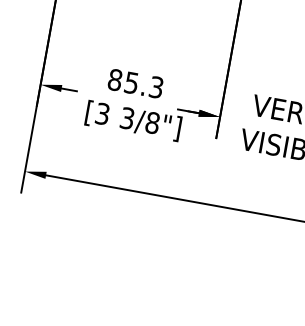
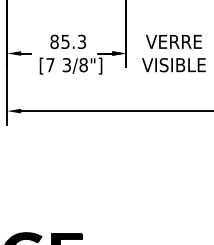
text: (102, 114) -> (50, 65), [3 -> [7

